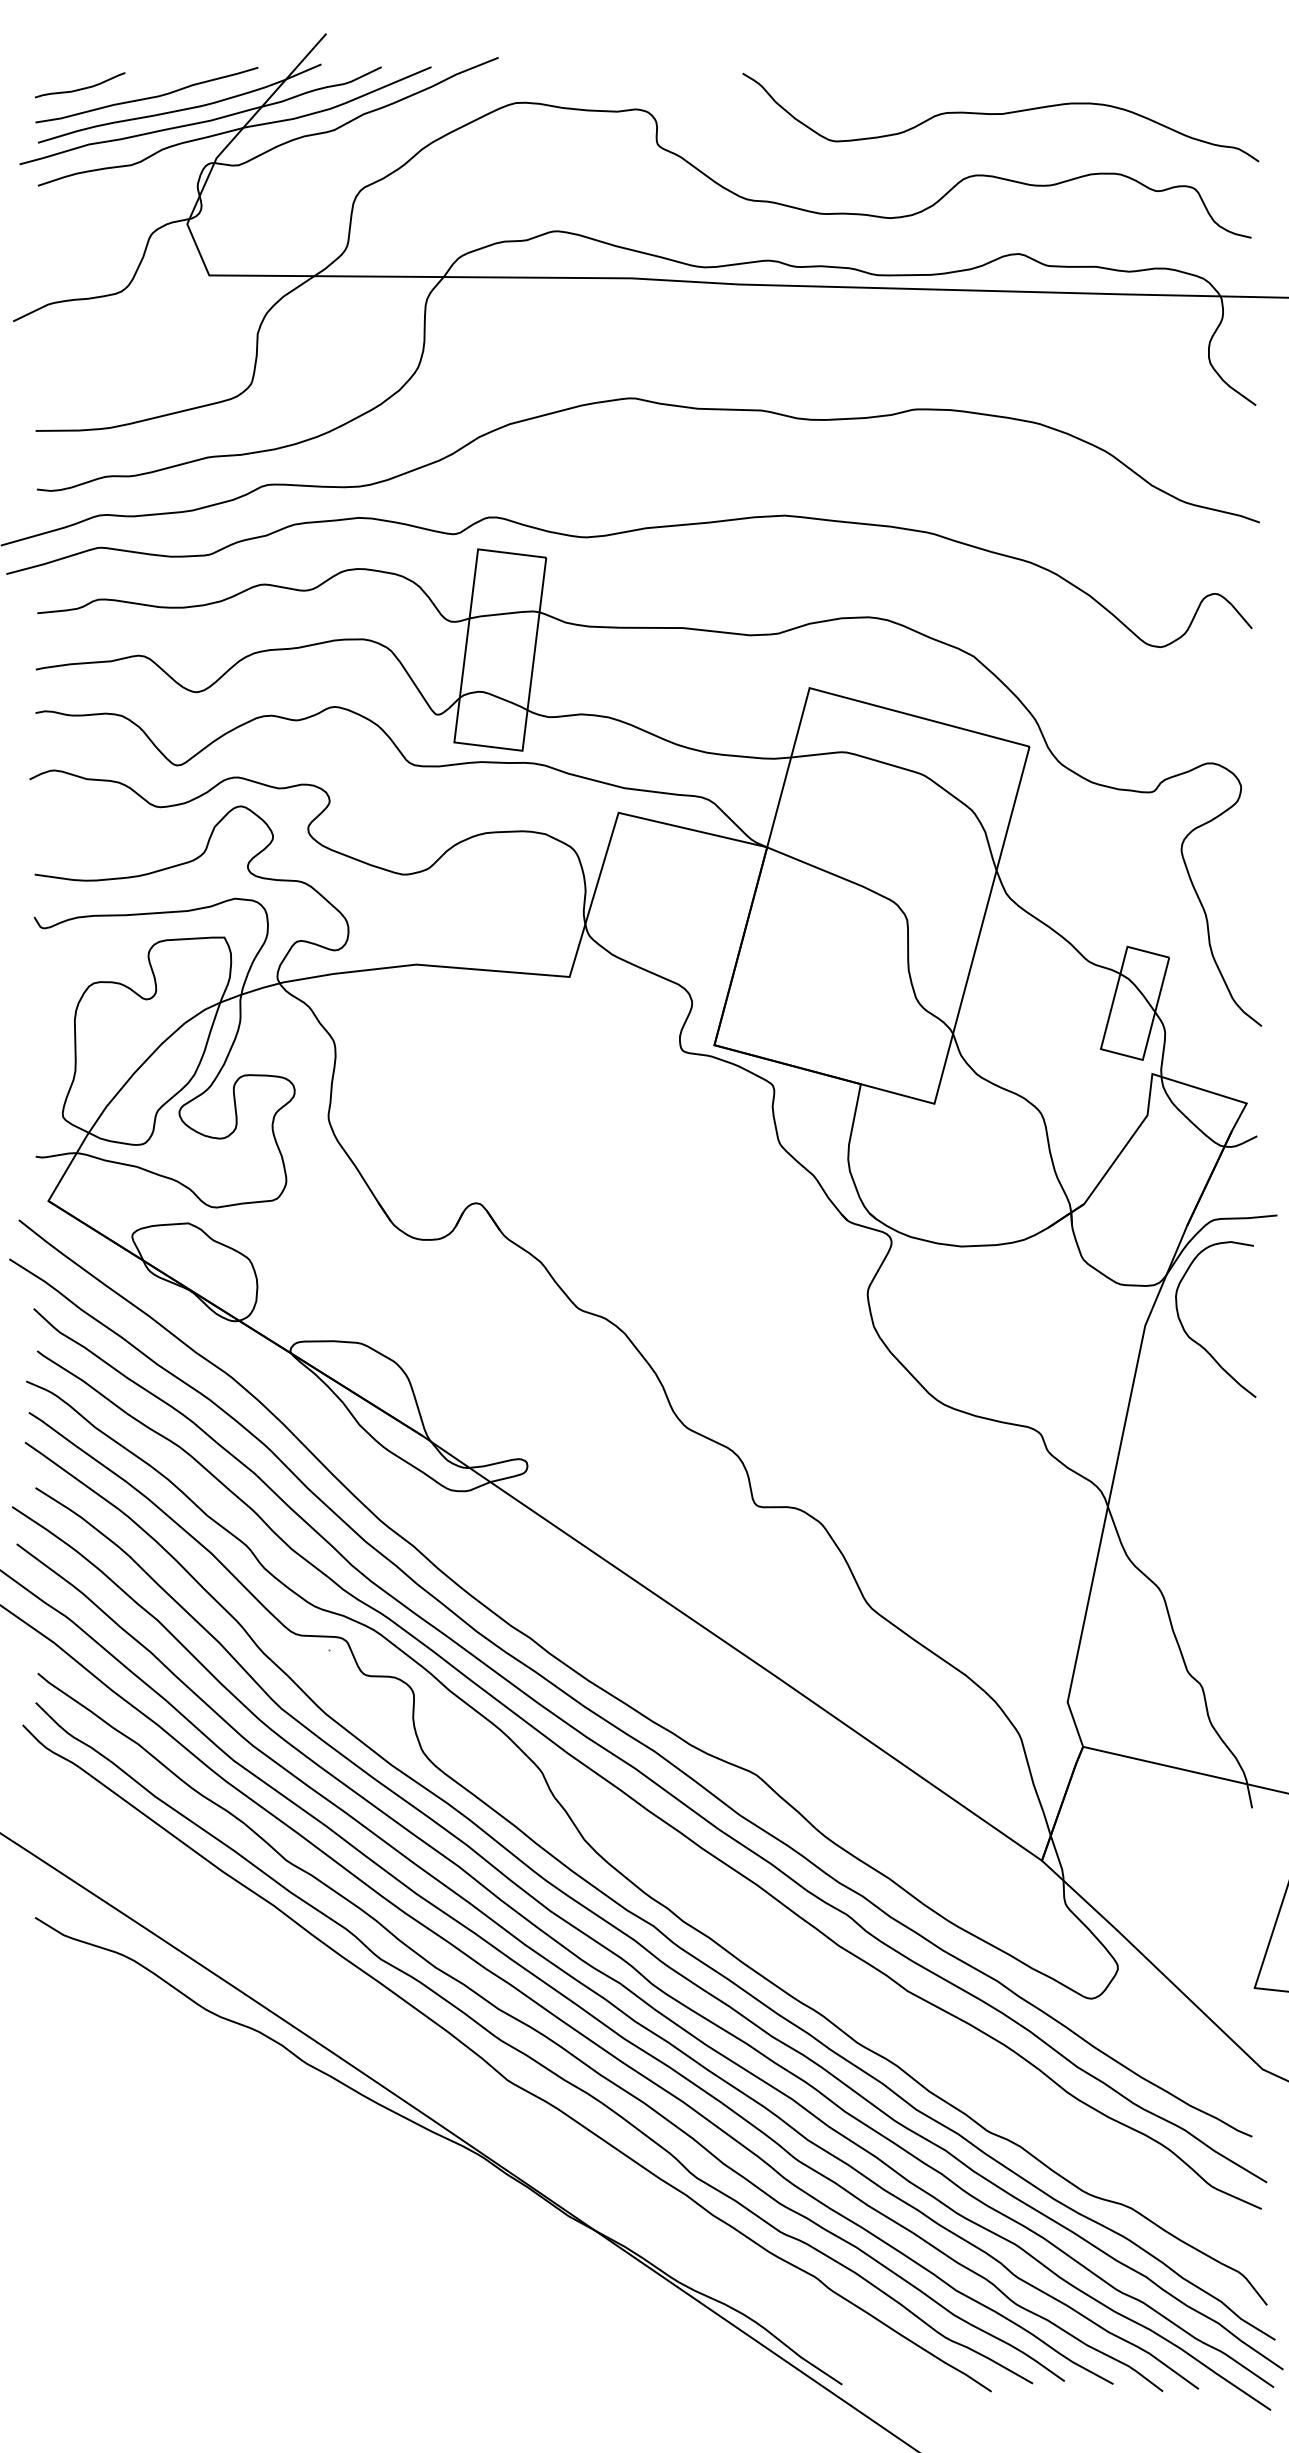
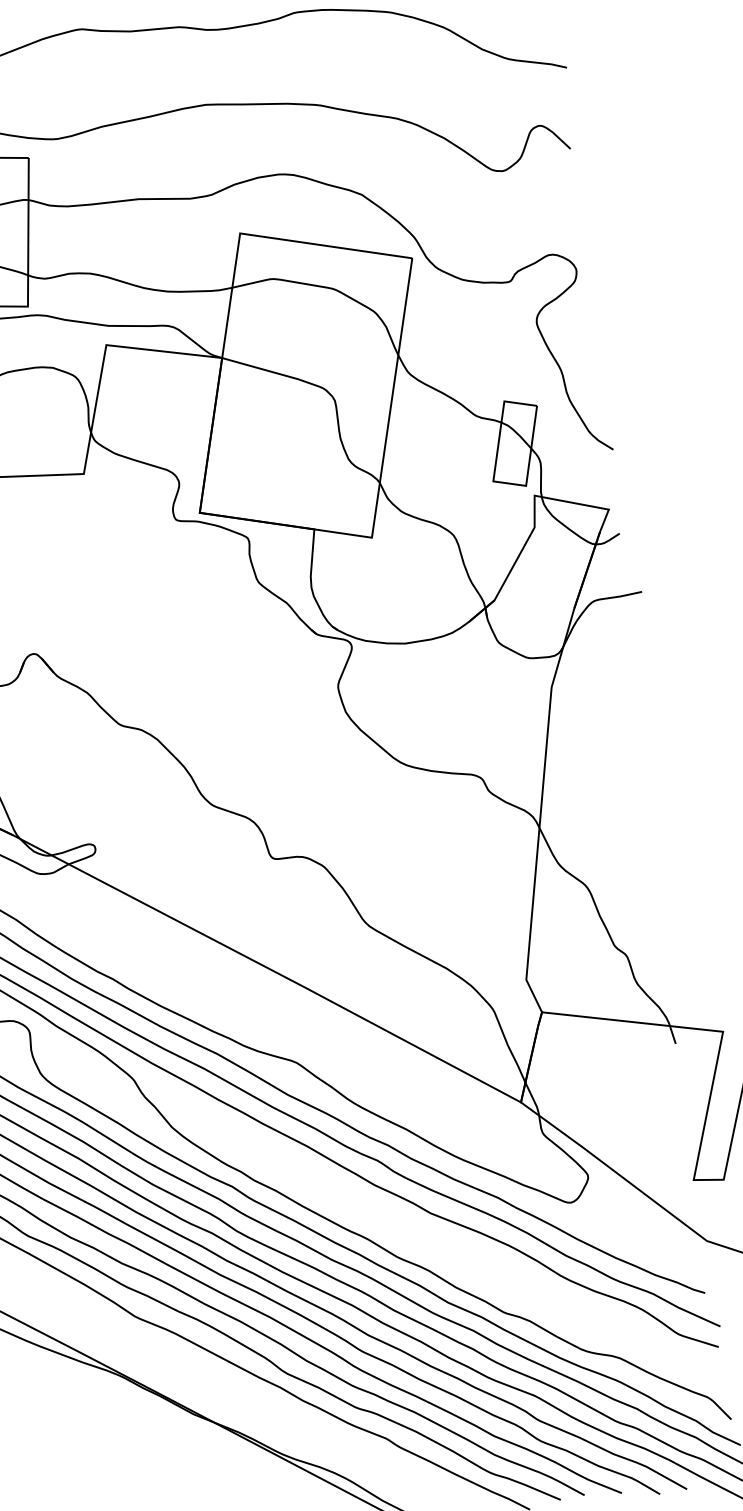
curve: (1199, 1343) -> (594, 695), removed

